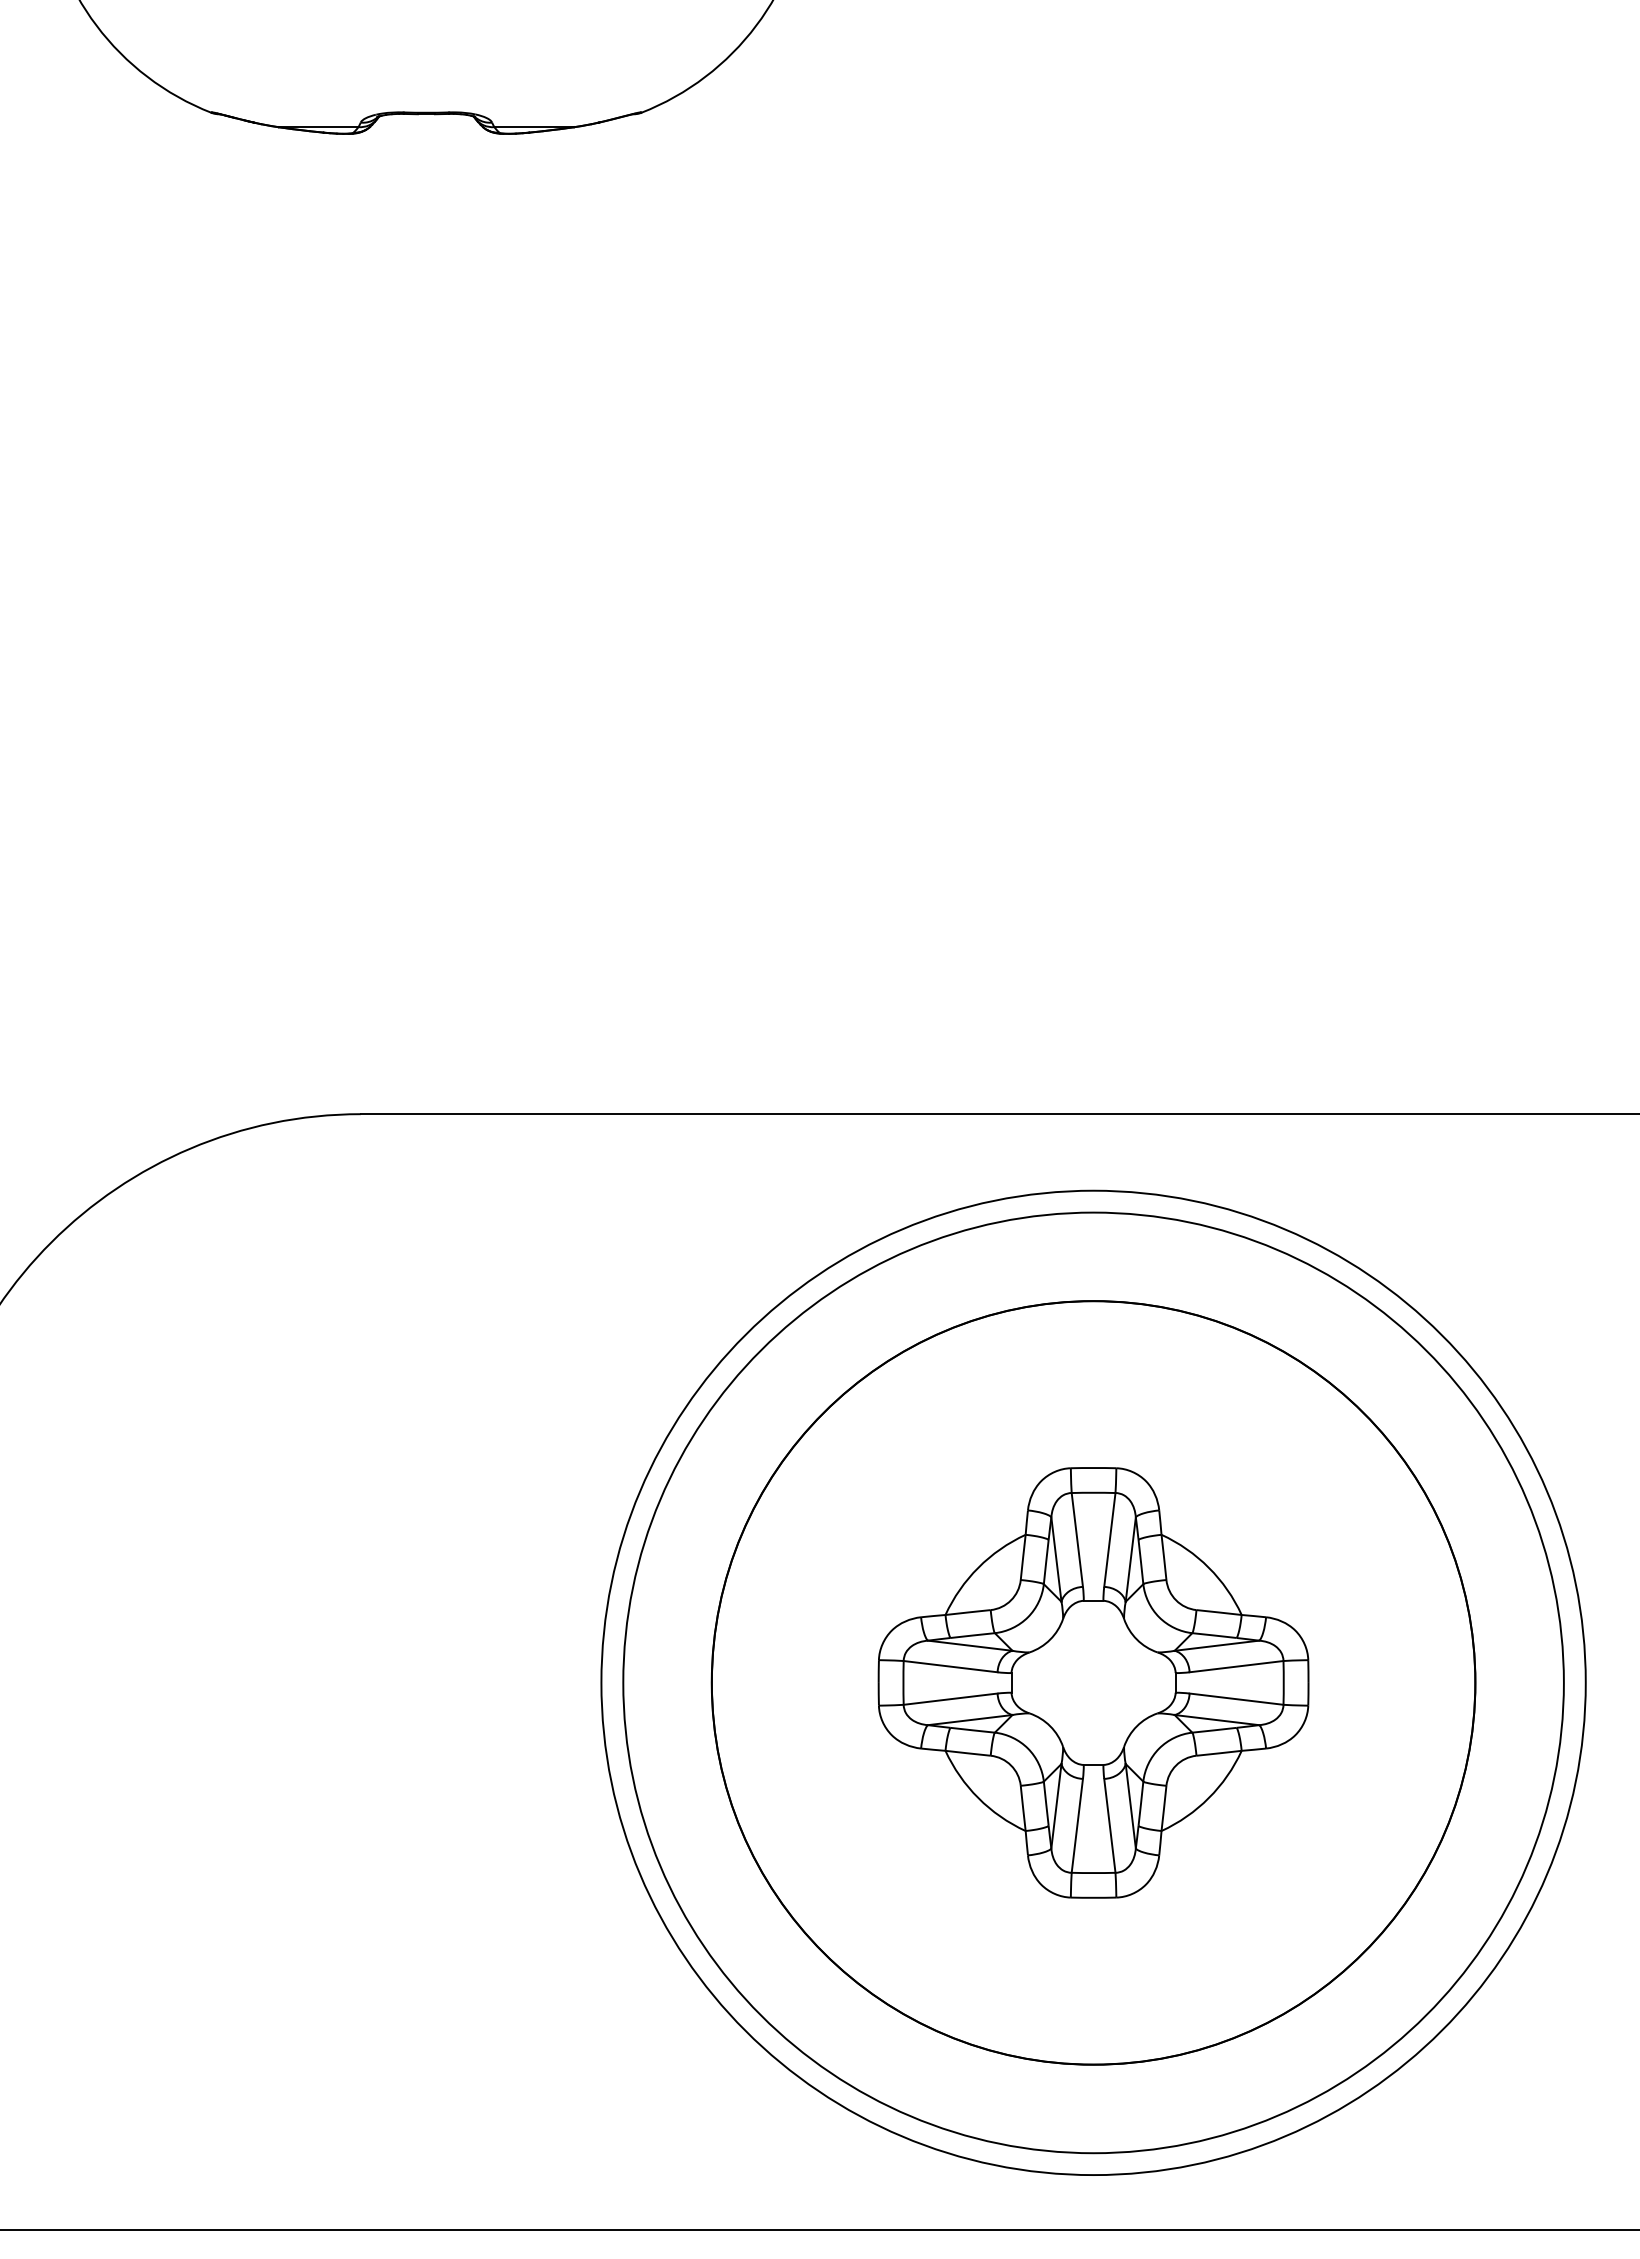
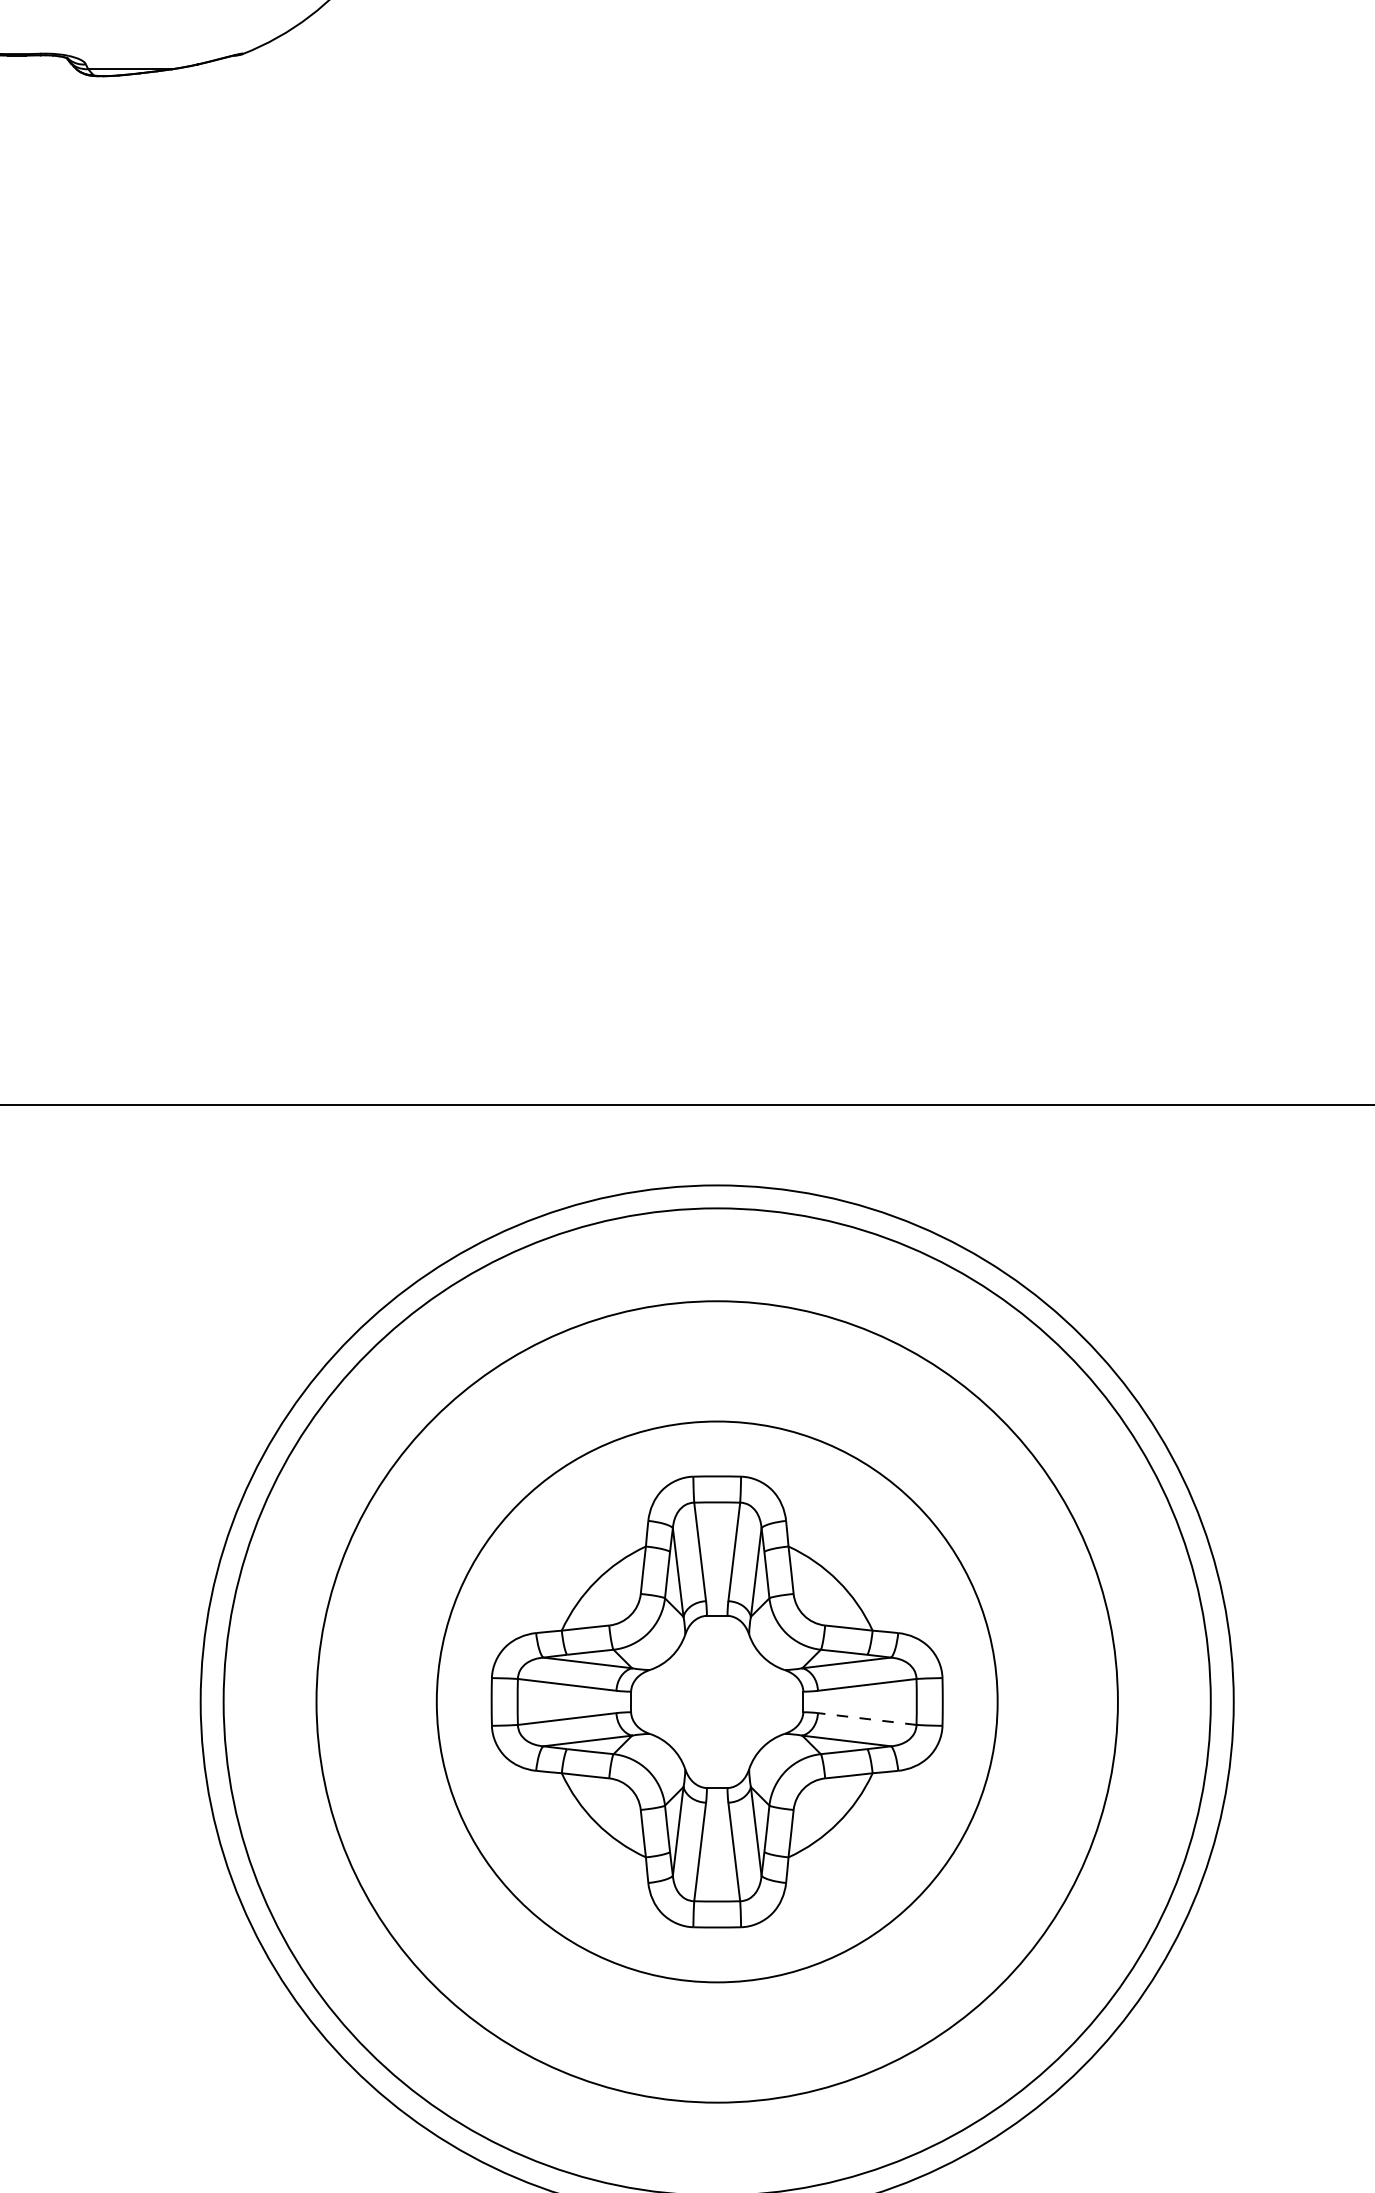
circle: (1093, 1682) -> (717, 1701), size x0.7
line: (1236, 1699) -> (867, 1719), solid -> dashed

